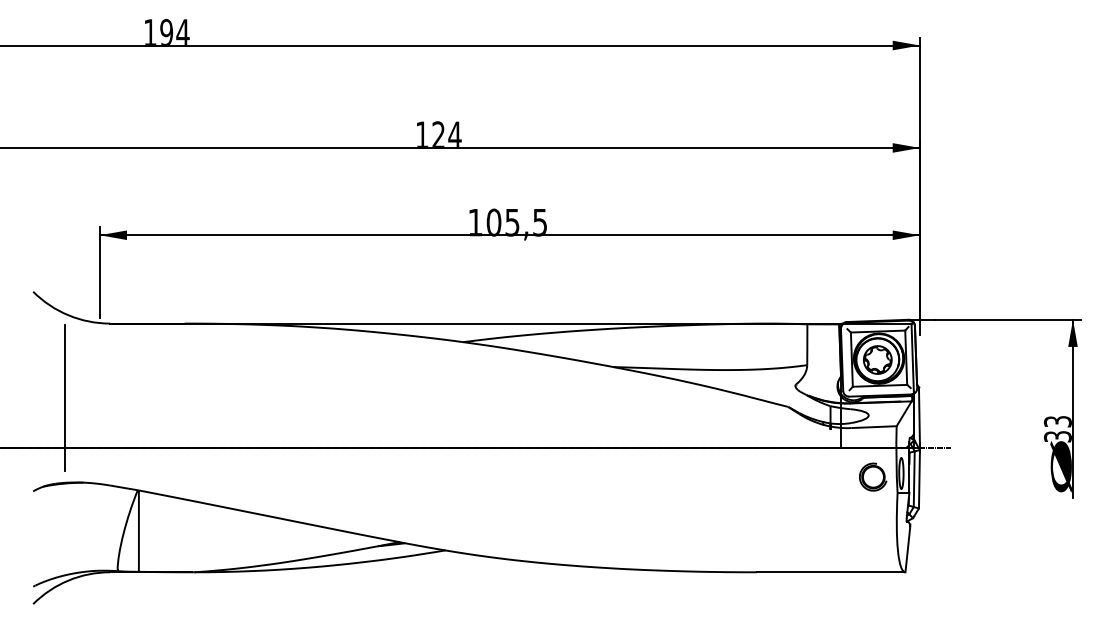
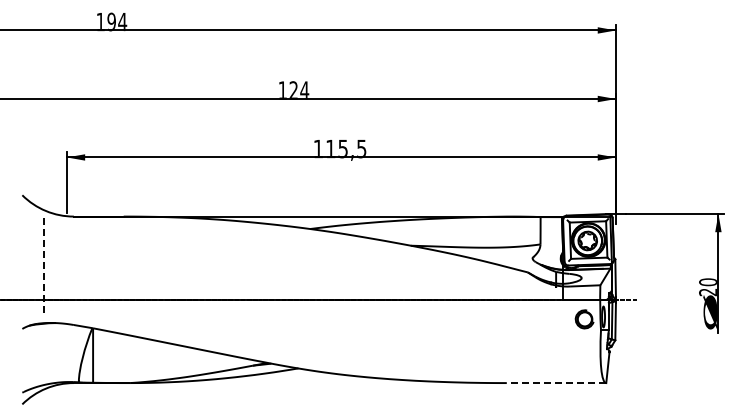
text: (493, 221) -> (330, 148), 105,5 -> 115,5
line: (64, 398) -> (43, 266), solid -> dashed
text: (1056, 429) -> (707, 287), 33 -> 20
line: (831, 572) -> (556, 383), solid -> dashed

